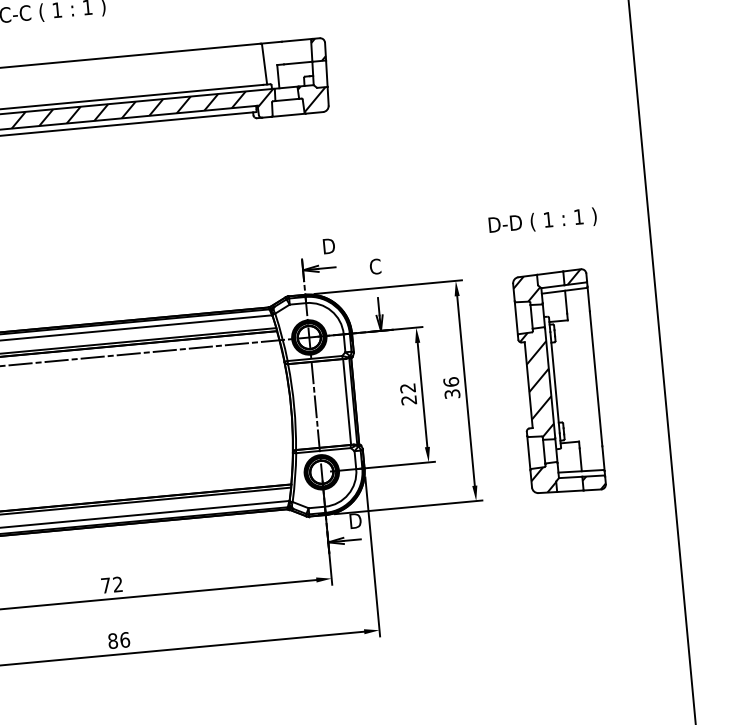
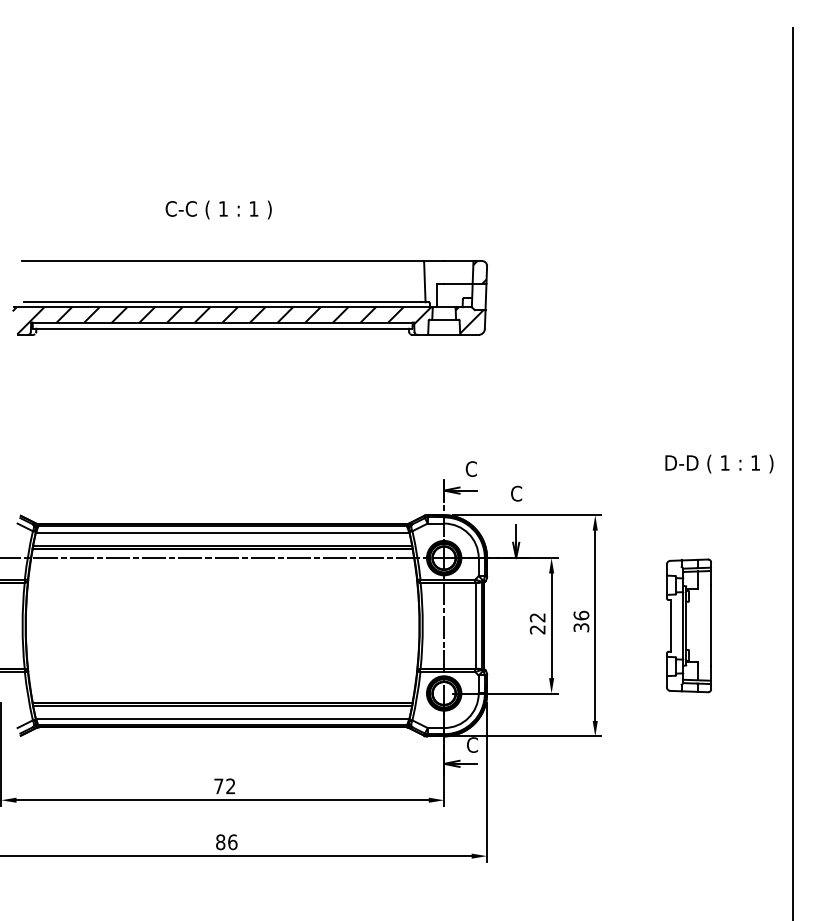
text: (542, 220) -> (719, 463), moved
text: (328, 245) -> (471, 468), D -> C
part: (558, 382) -> (688, 625), size x0.6
text: (355, 520) -> (473, 744), D -> C

